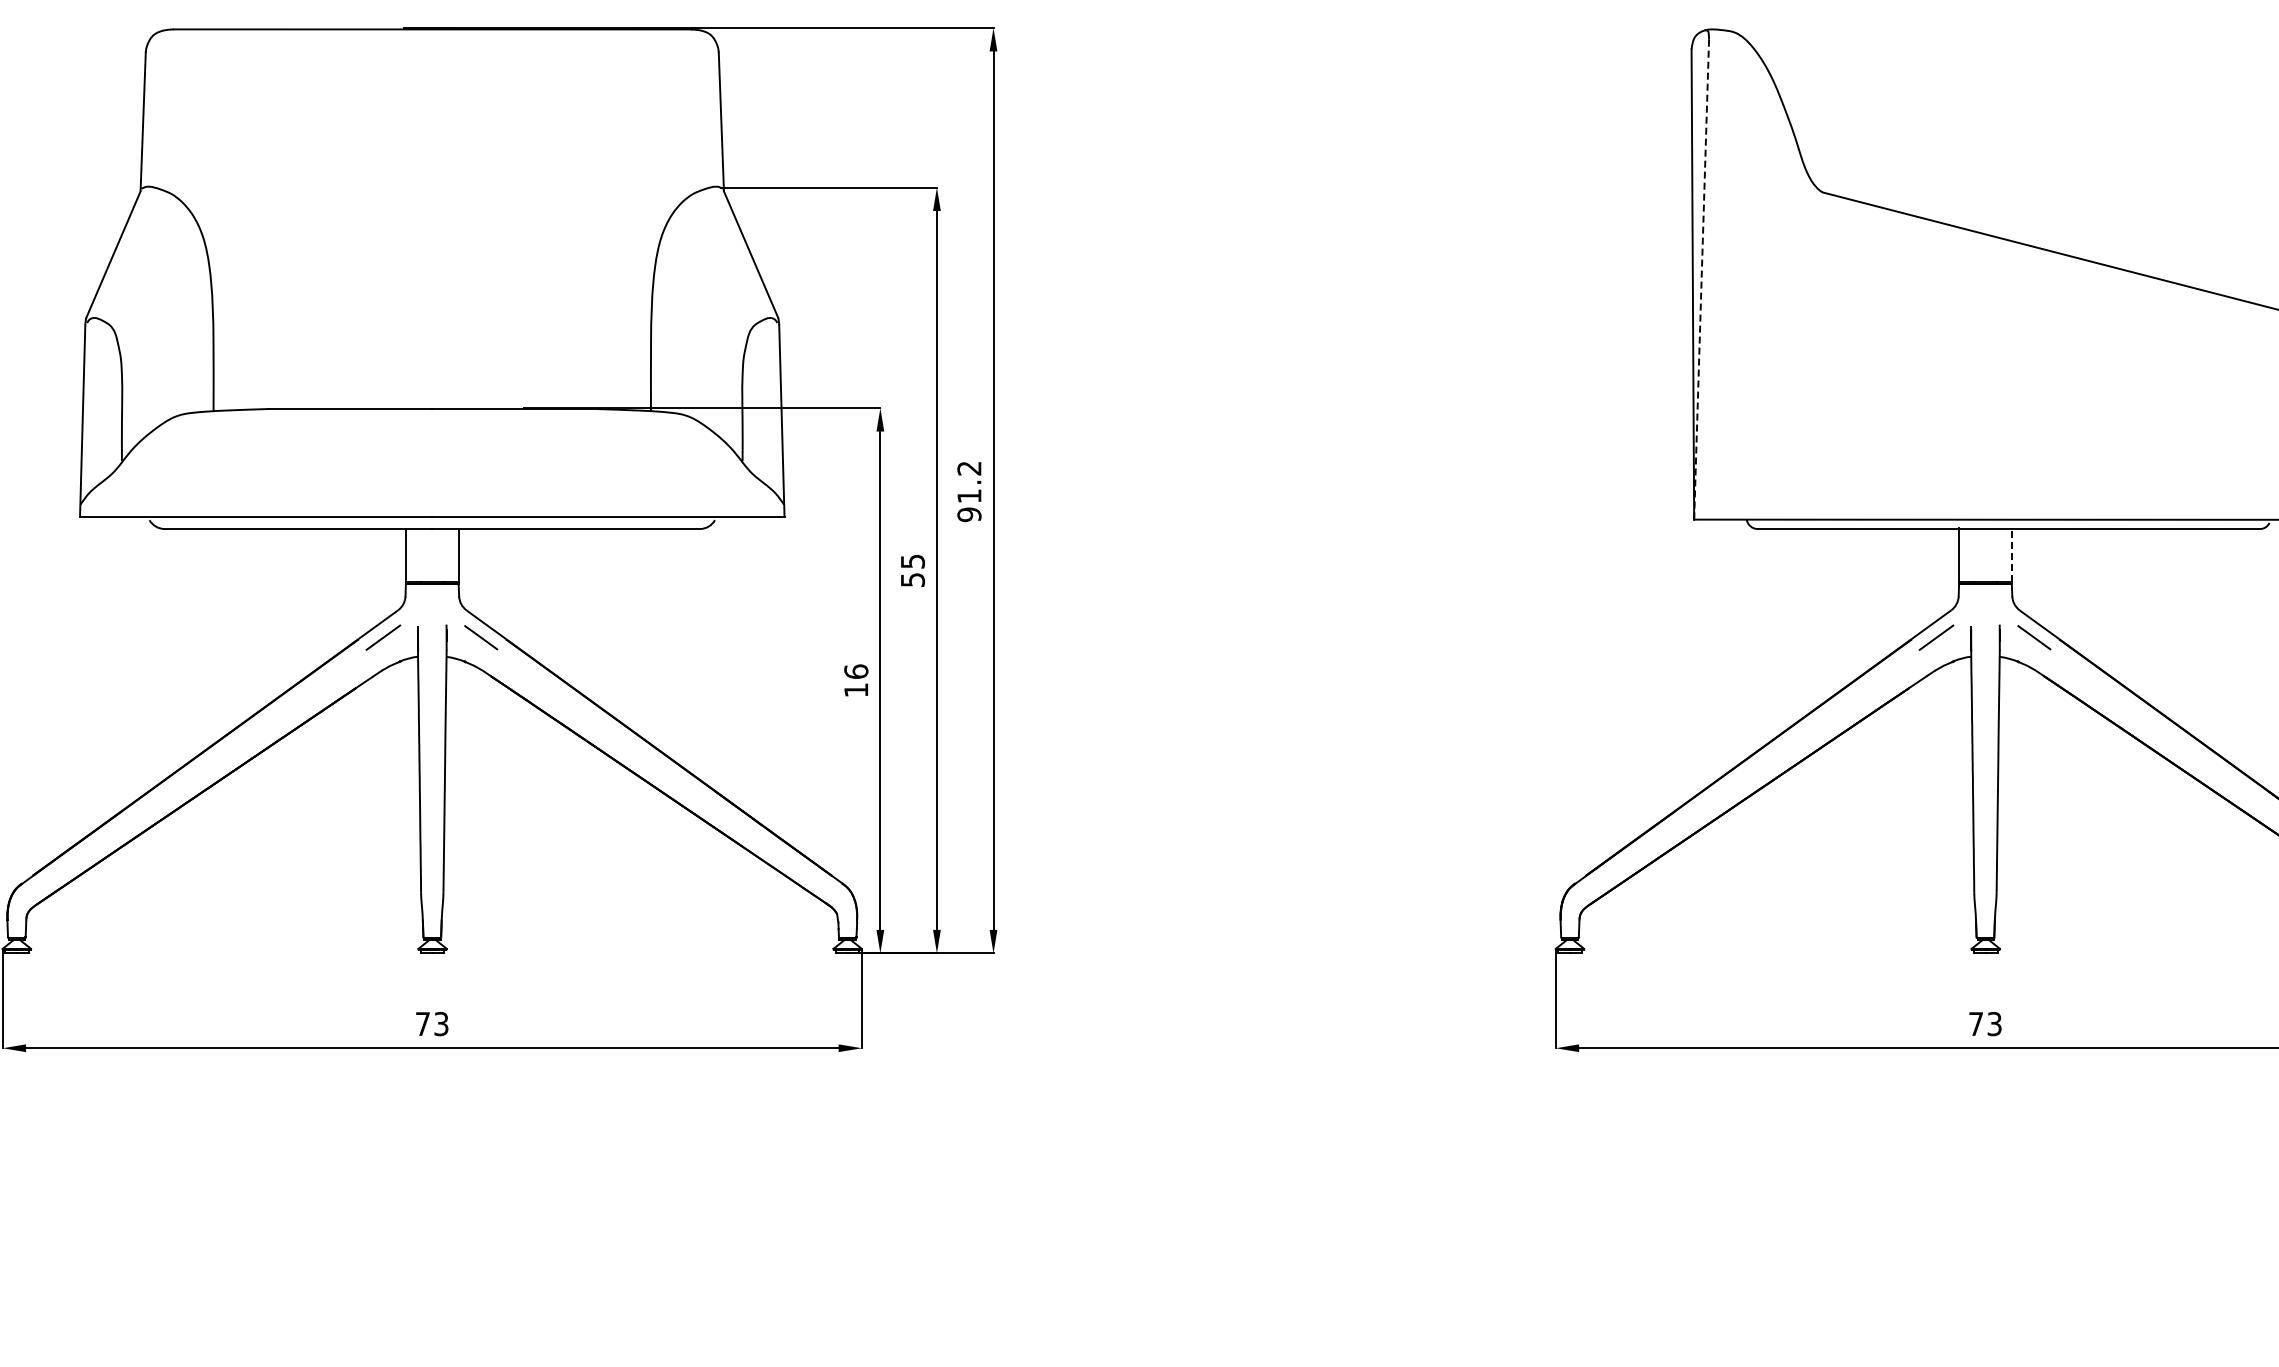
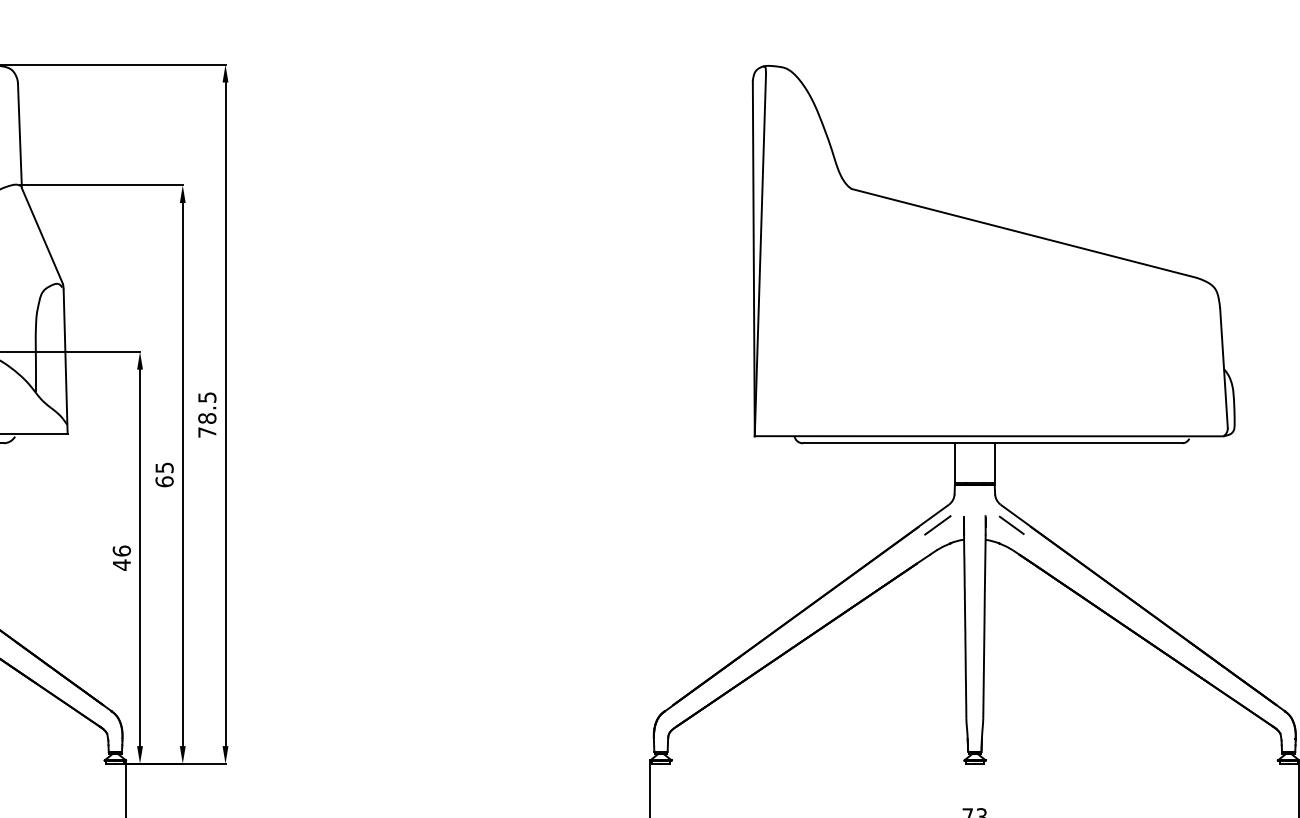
line: (1701, 280) -> (760, 255), dashed -> solid
text: (969, 491) -> (207, 414), 91.2 -> 78.5
line: (2011, 554) -> (994, 462), dashed -> solid
text: (912, 579) -> (164, 481), 55 -> 65
text: (856, 690) -> (122, 565), 16 -> 46

